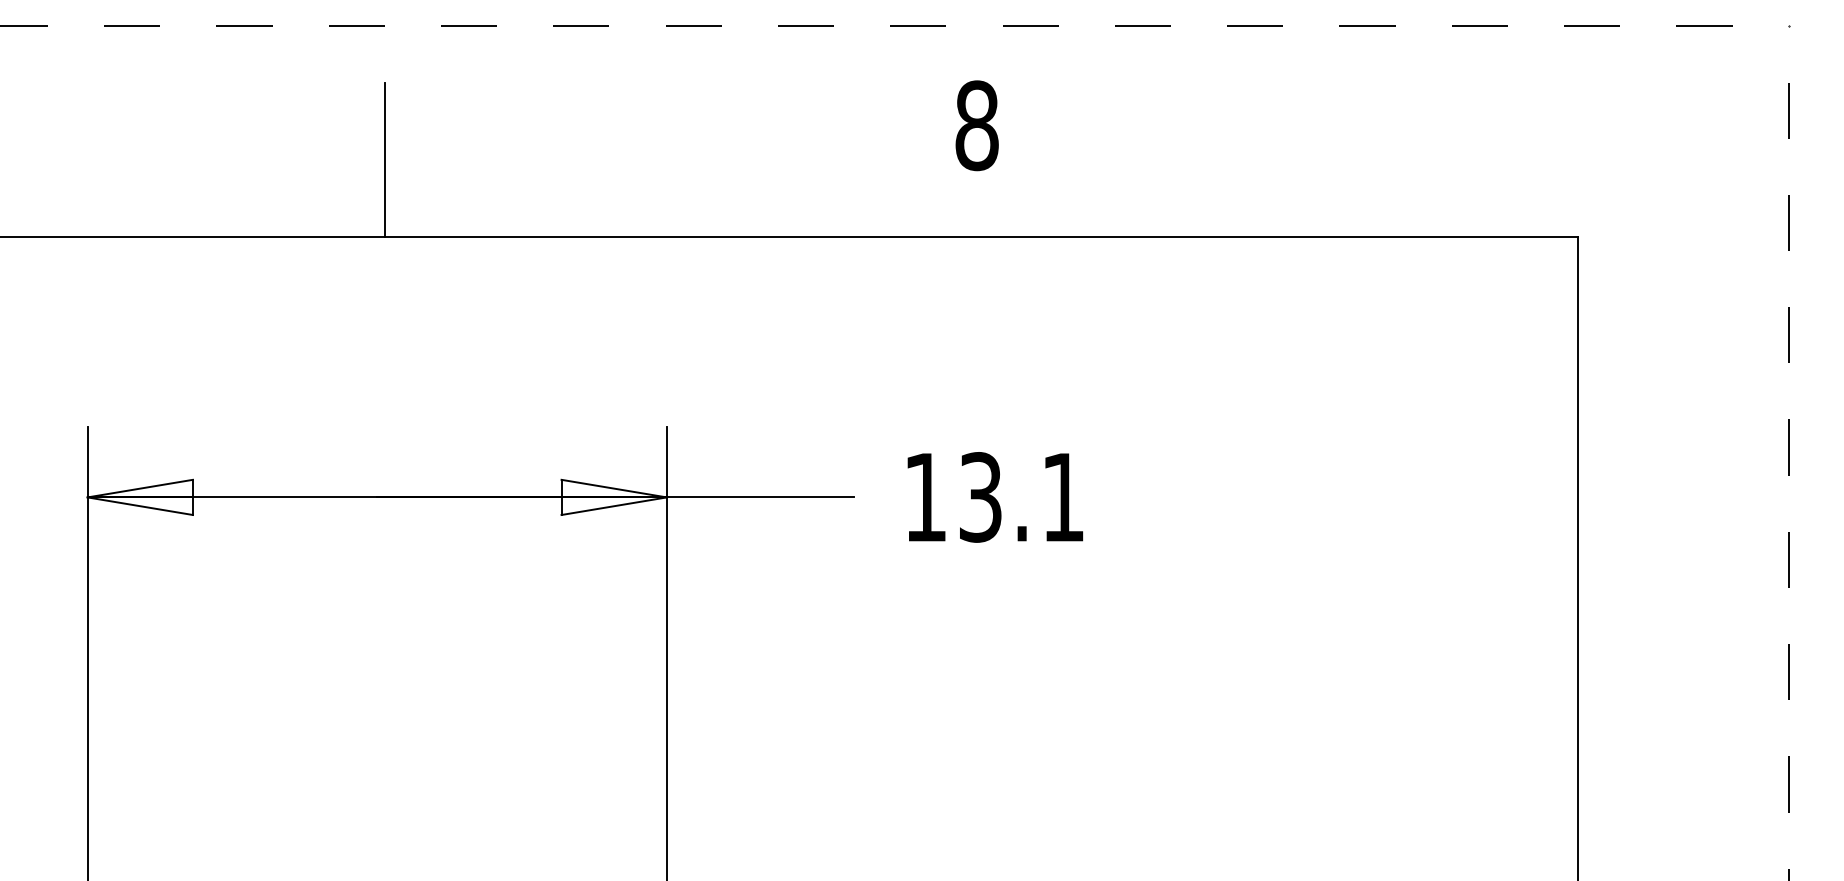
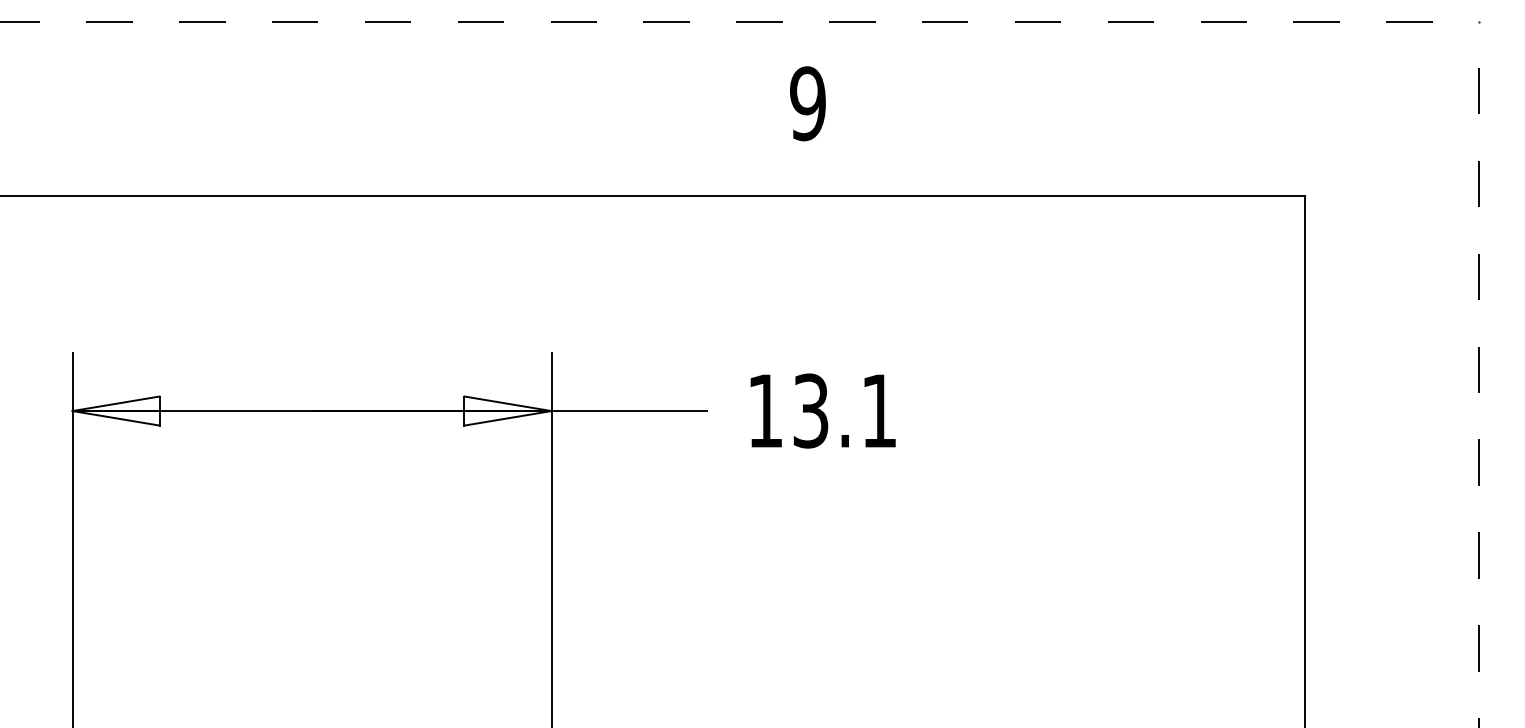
text: (976, 125) -> (807, 103), 8 -> 9
line: (384, 159) -> (318, 131), removed

